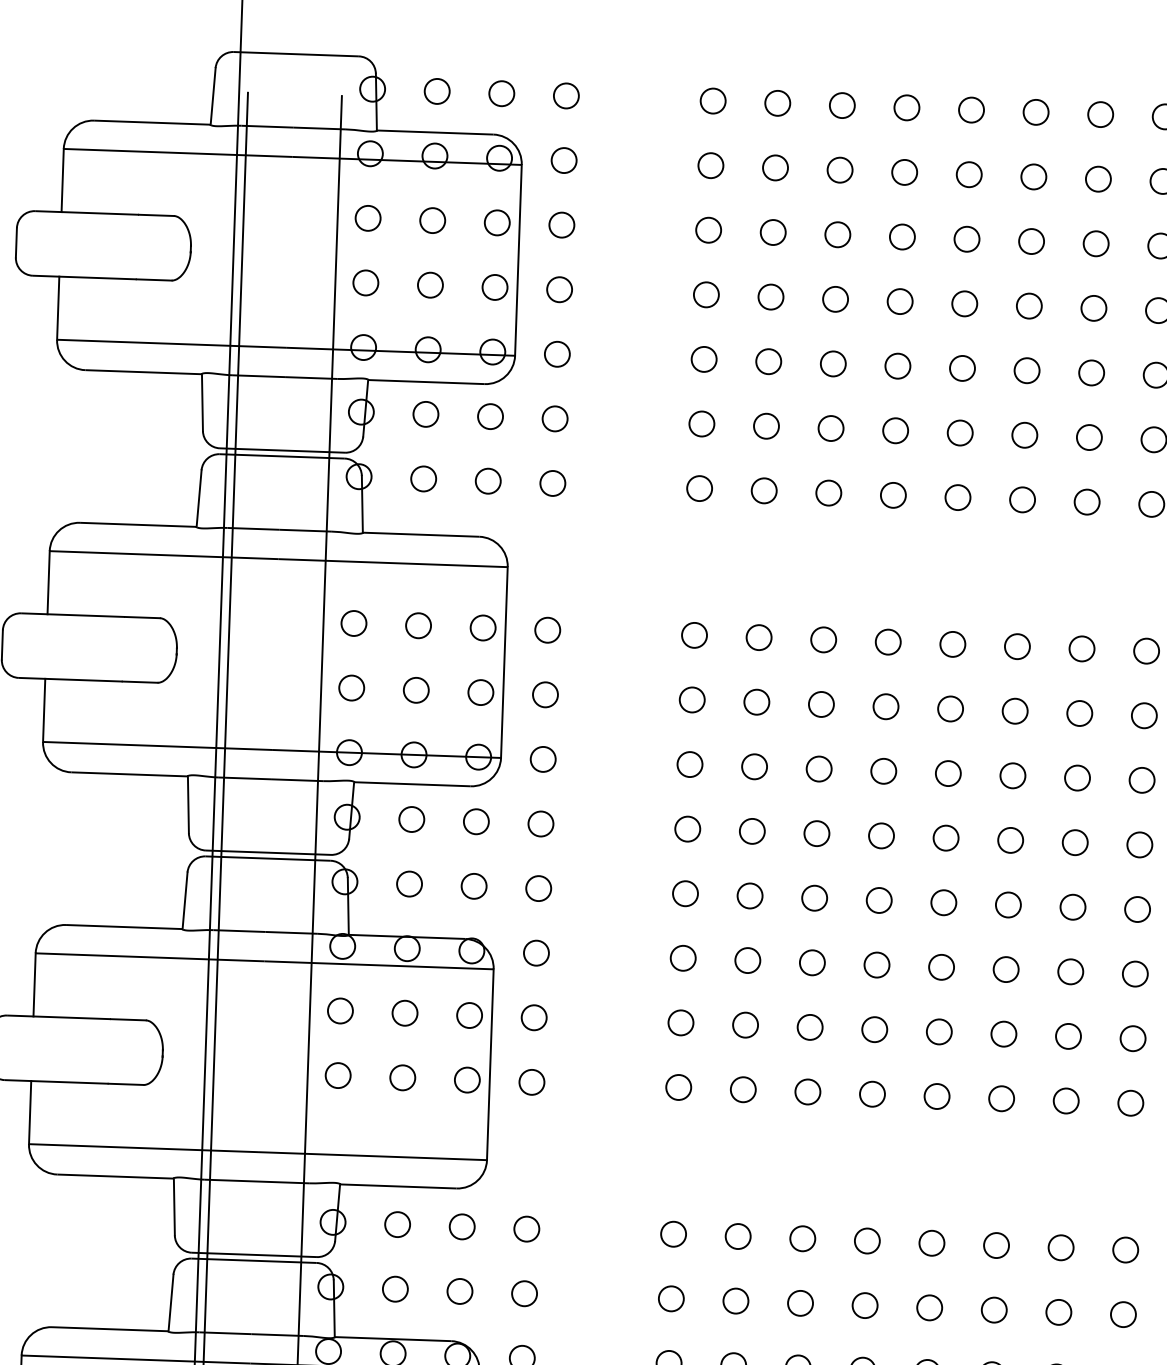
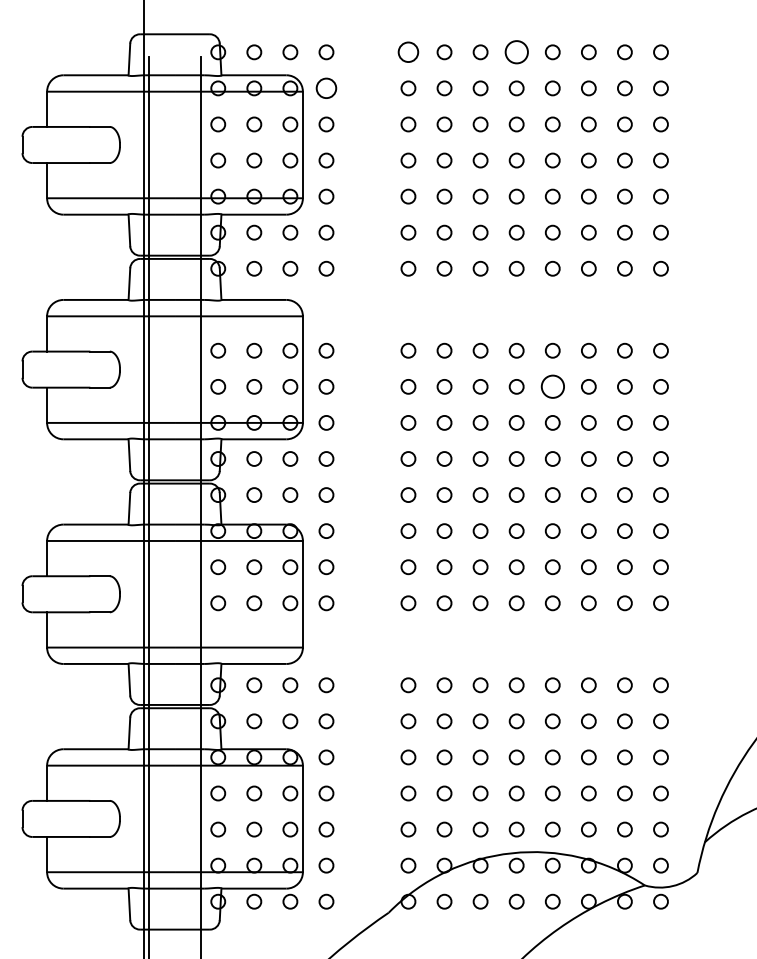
circle: (713, 101) -> (408, 52), size x1.4
circle: (906, 108) -> (516, 52), size x1.6
circle: (564, 160) -> (326, 88), size x1.4
circle: (950, 708) -> (552, 386), size x1.6

